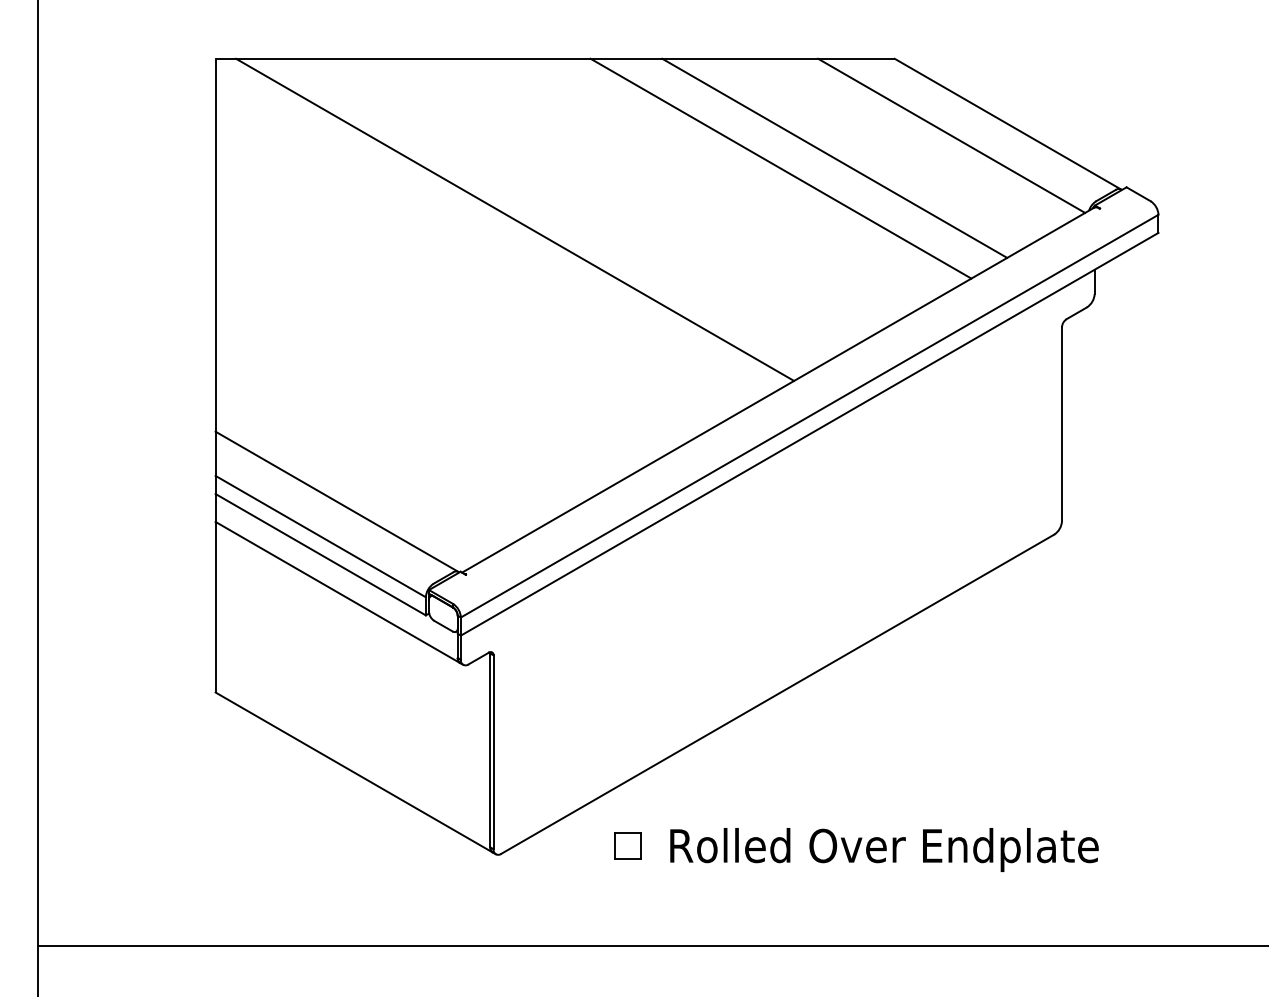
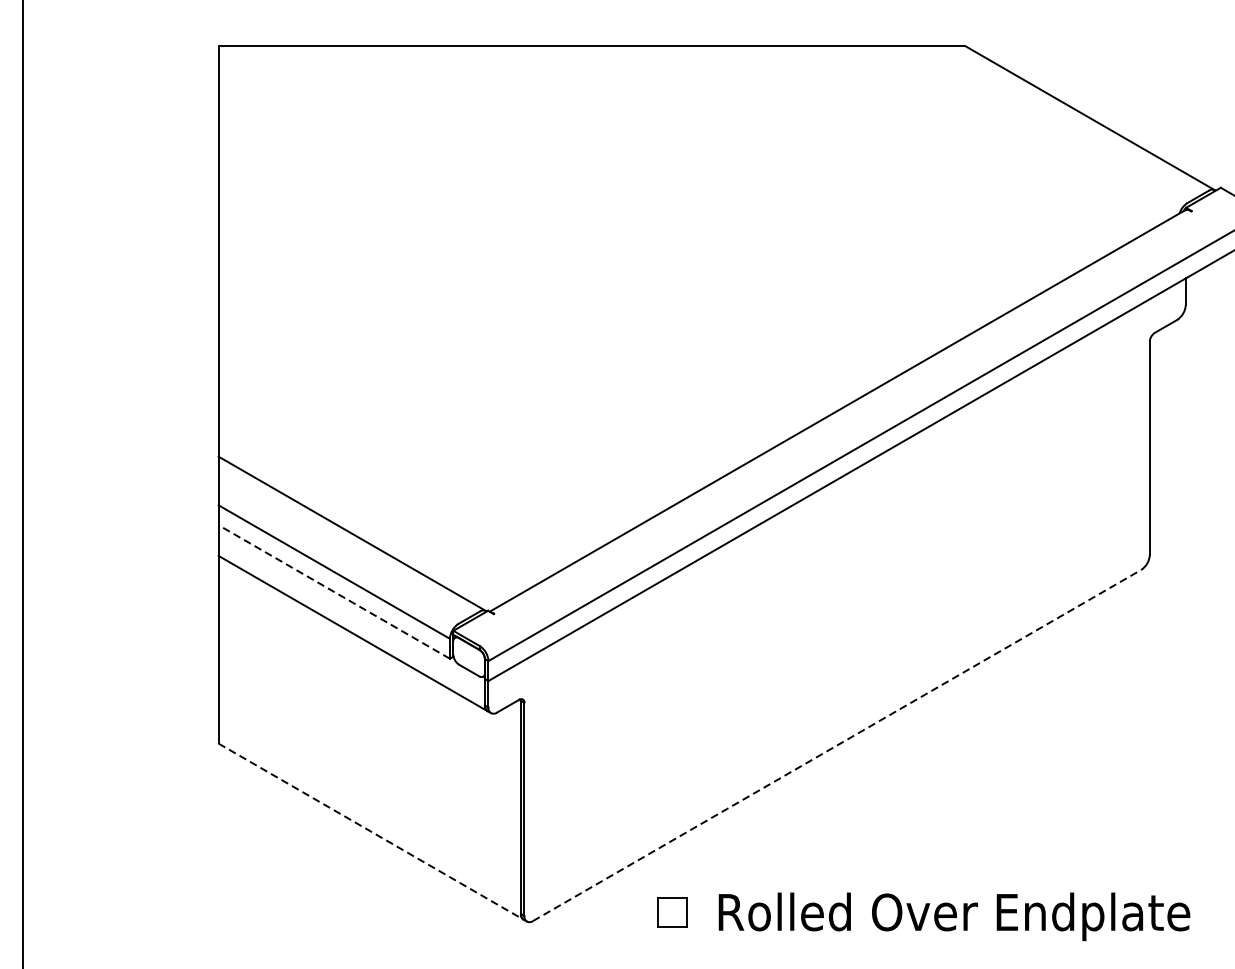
line: (951, 135) -> (1028, 130), removed
line: (834, 157) -> (899, 154), removed
line: (780, 168) -> (840, 167), removed
line: (515, 219) -> (548, 223), removed
line: (320, 554) -> (334, 591), solid -> dashed
line: (778, 693) -> (837, 744), solid -> dashed
line: (354, 772) -> (371, 831), solid -> dashed

